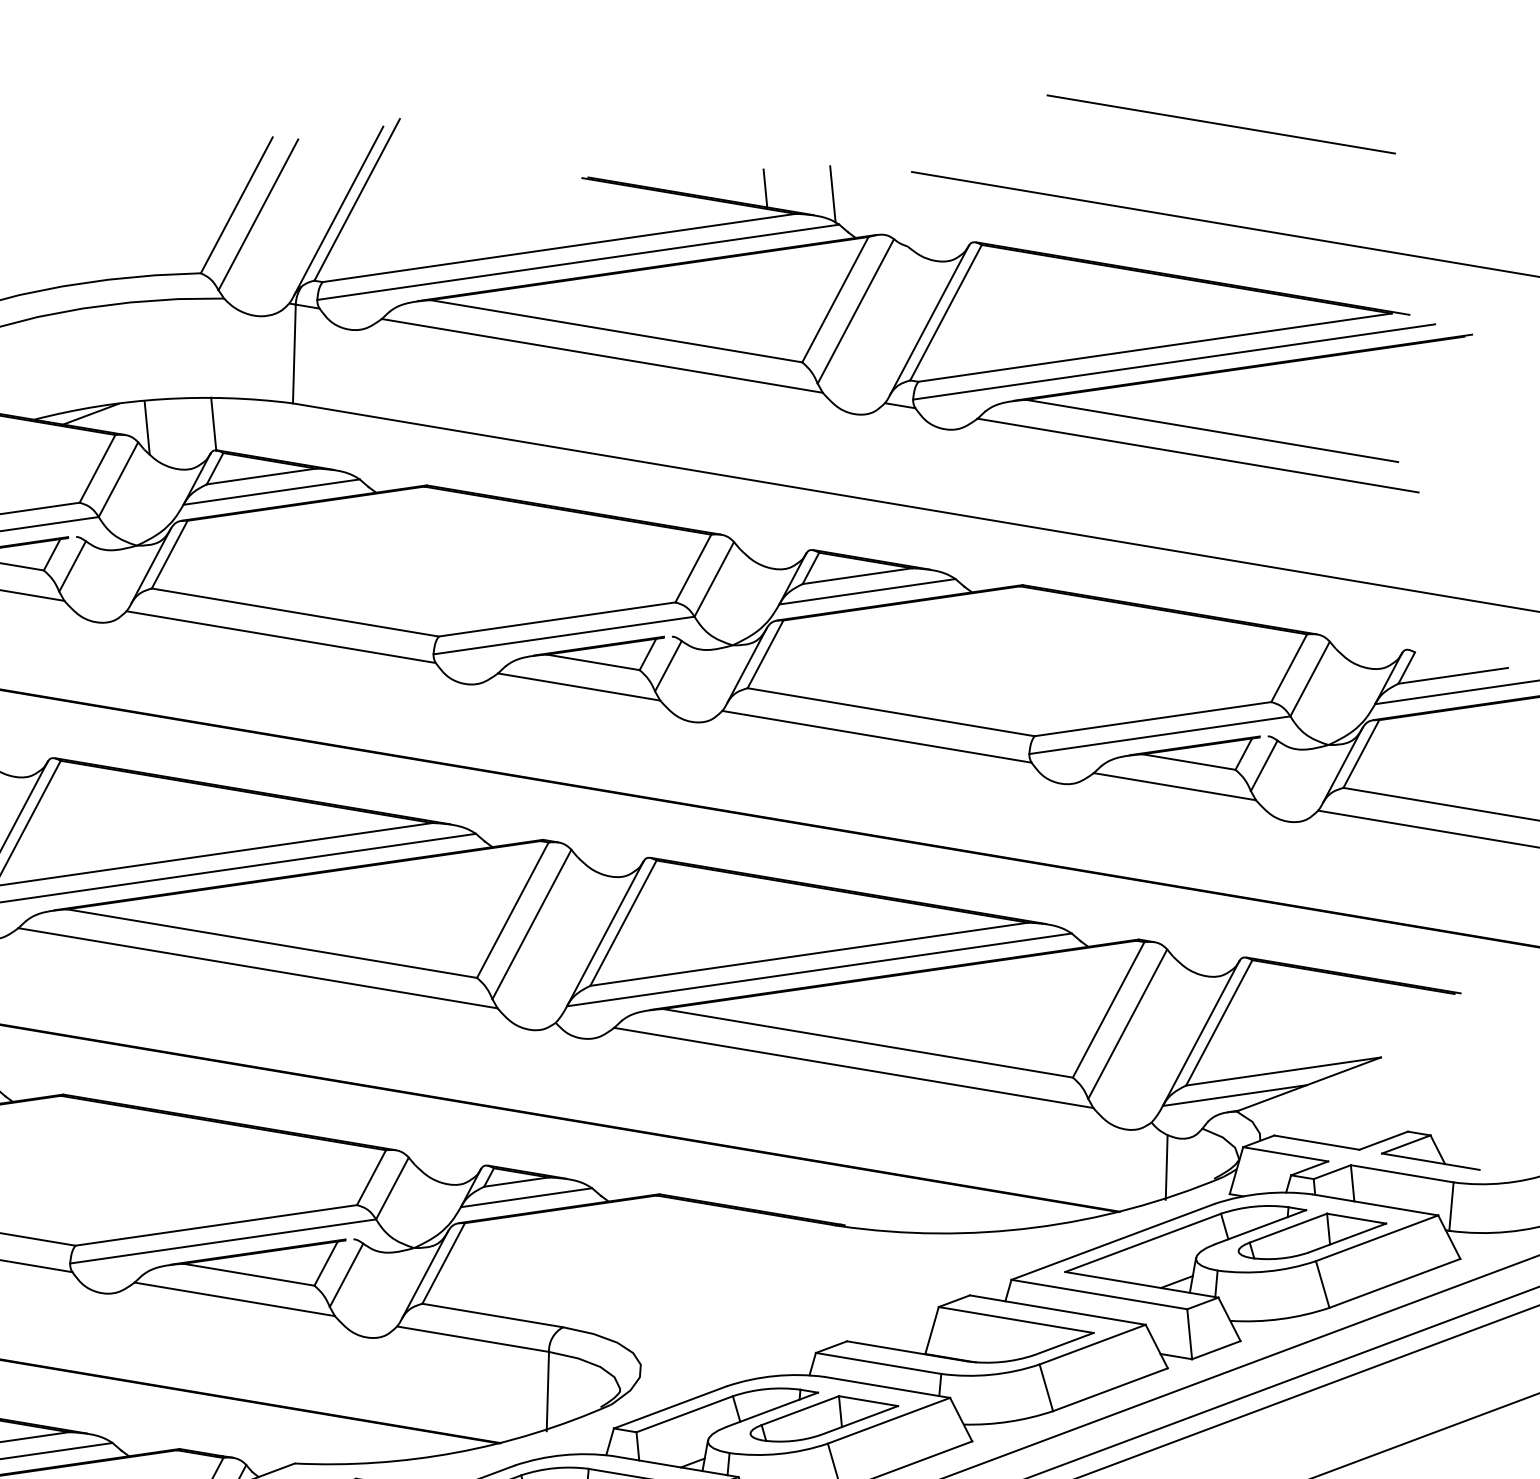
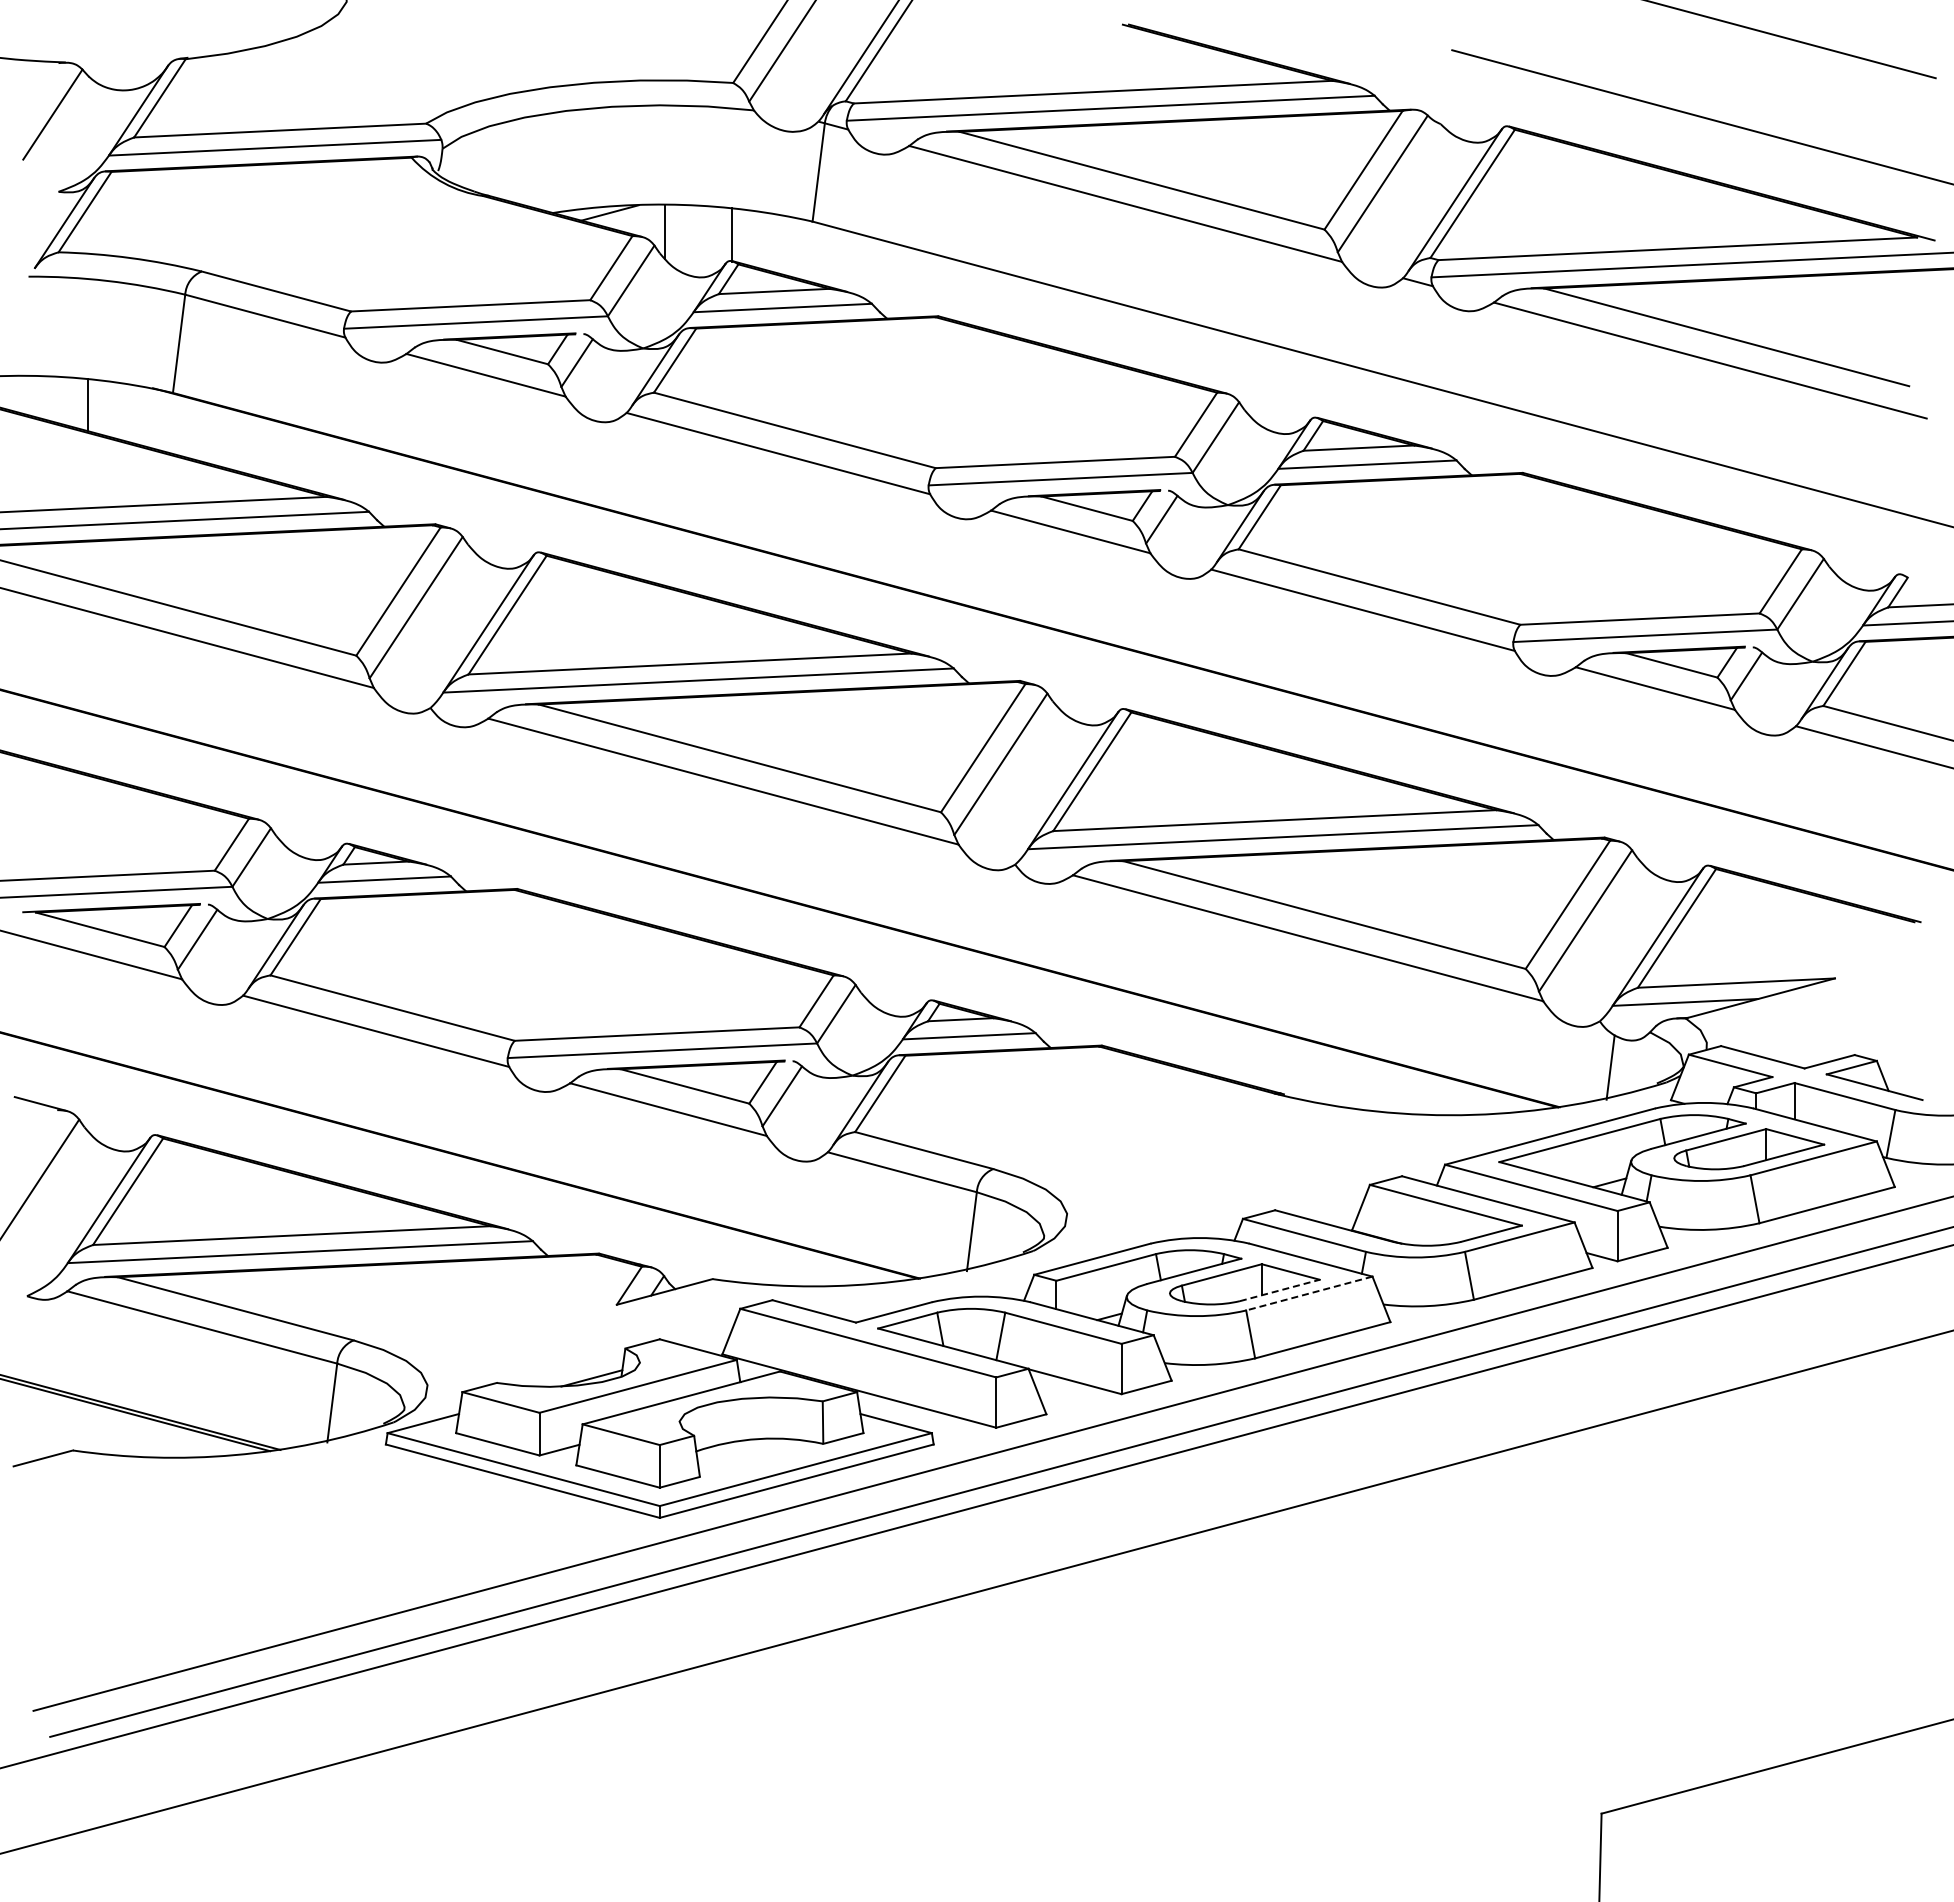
line: (765, 188) -> (1304, 52), removed
line: (833, 193) -> (1371, 64), removed
line: (860, 1420) -> (1280, 1290), solid -> dashed
line: (888, 1420) -> (1308, 1293), solid -> dashed

